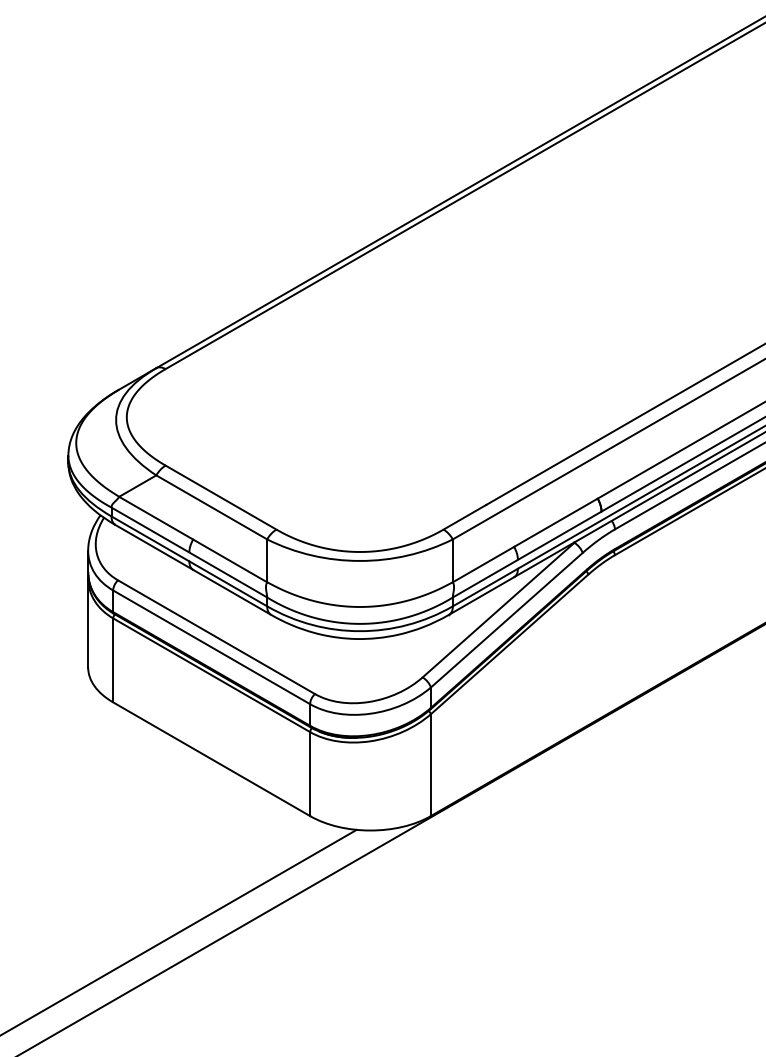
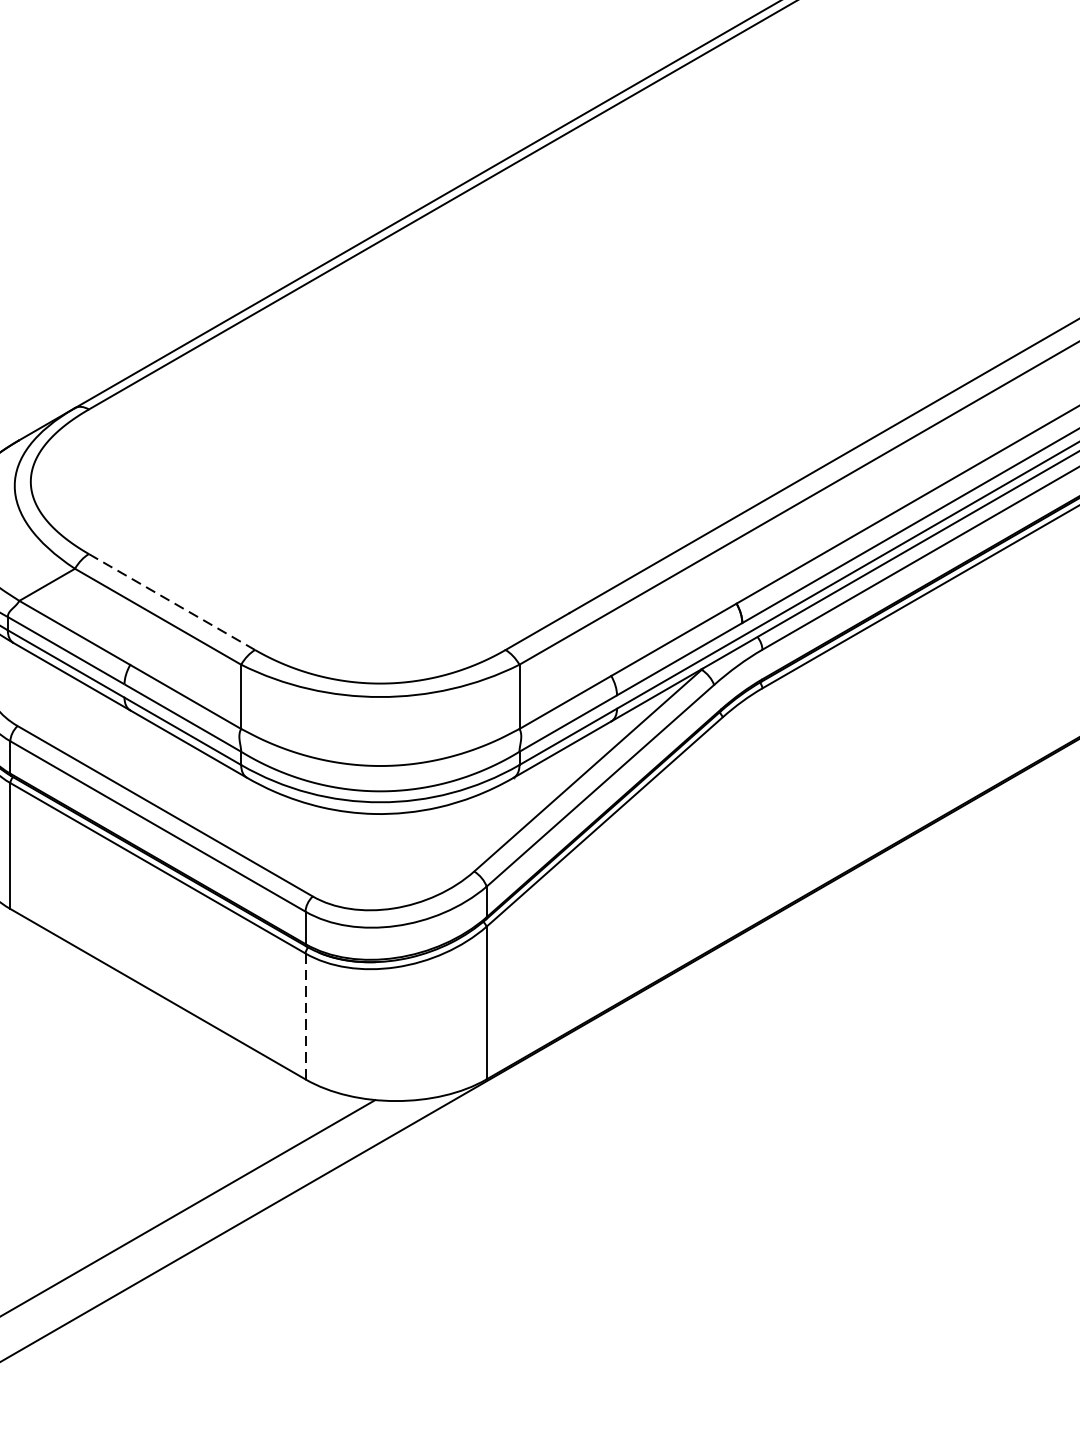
line: (220, 497) -> (171, 601), solid -> dashed
line: (310, 774) -> (306, 1017), solid -> dashed

